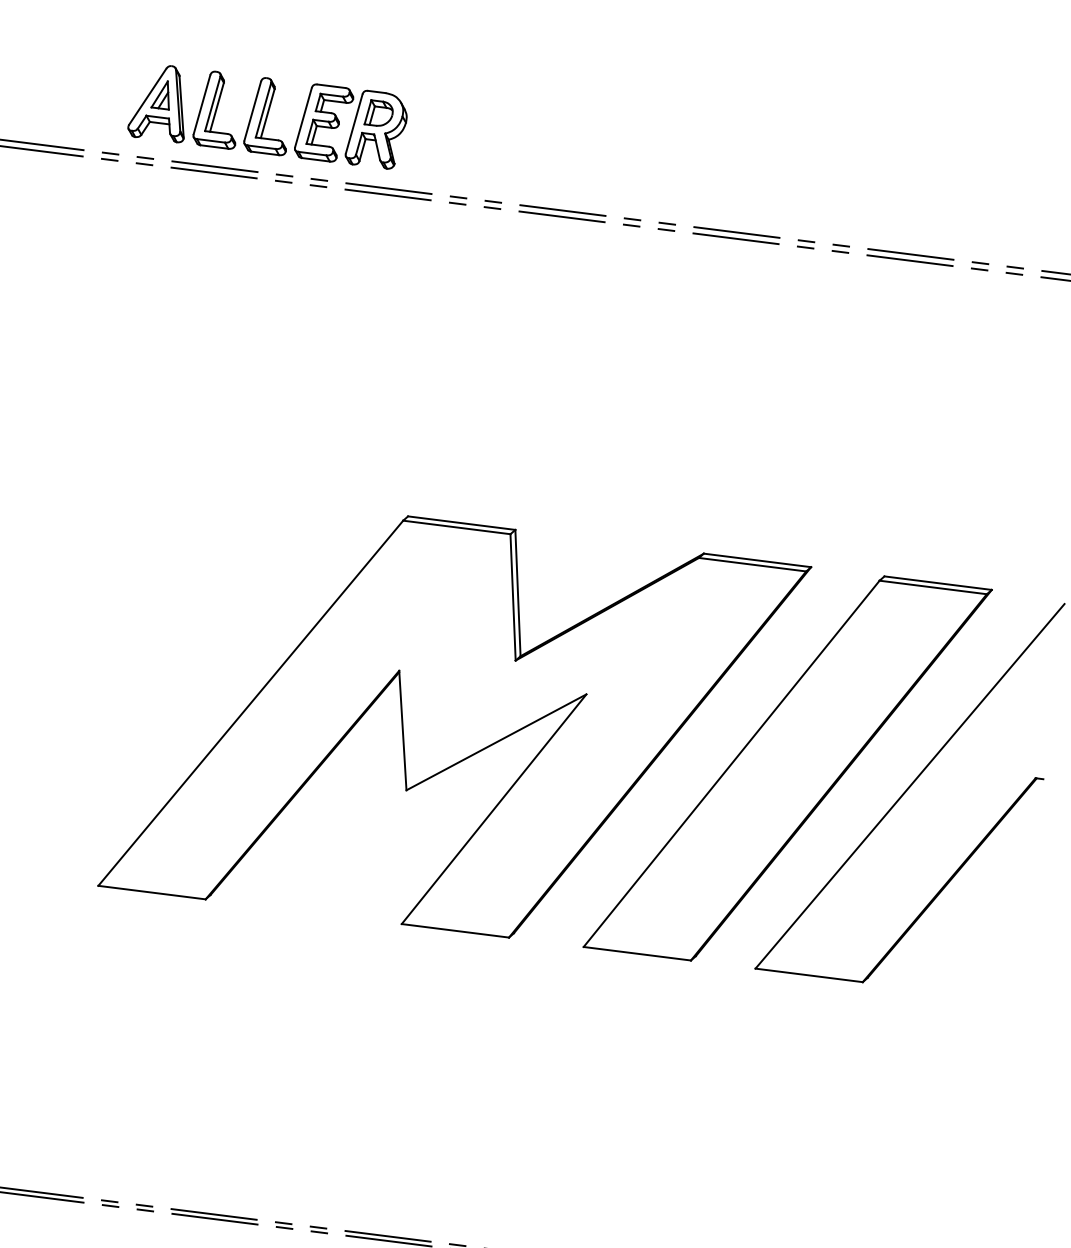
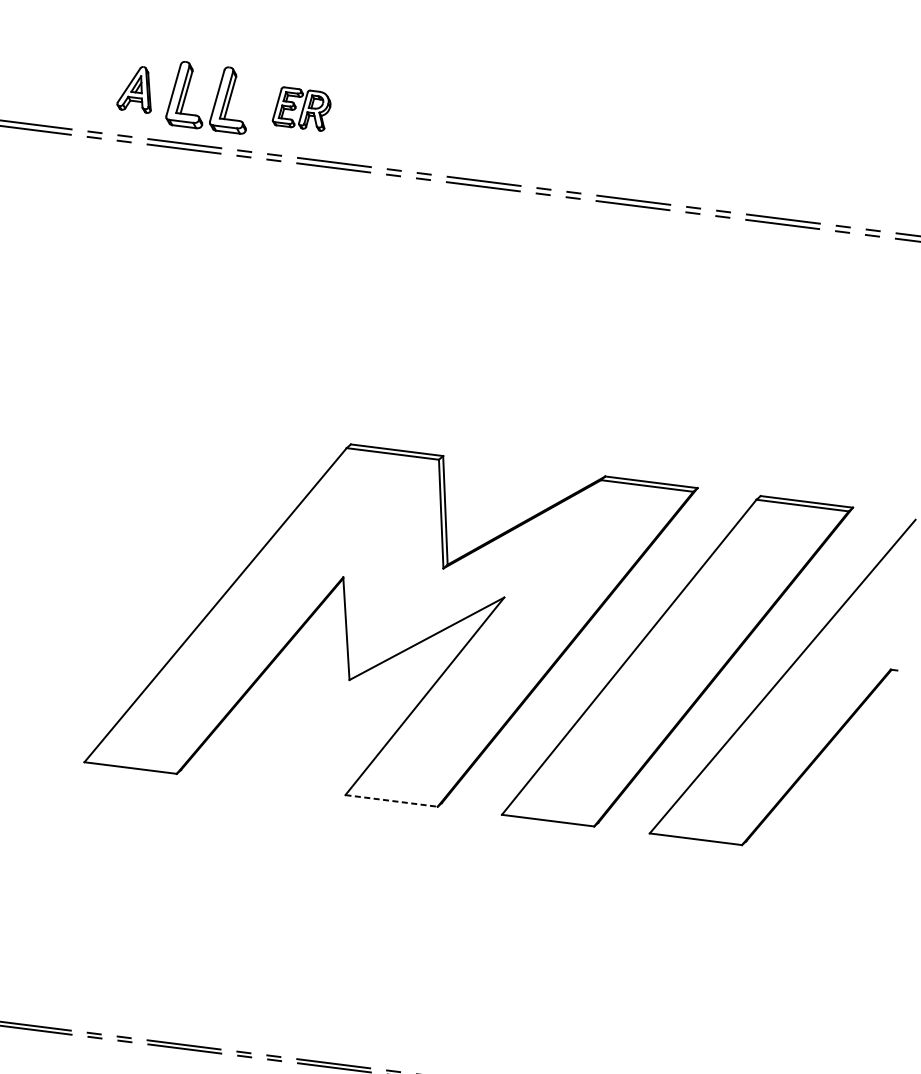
part: (155, 104) -> (133, 90), size x0.7
part: (350, 126) -> (301, 109), size x0.6
line: (455, 930) -> (391, 800), solid -> dashed

